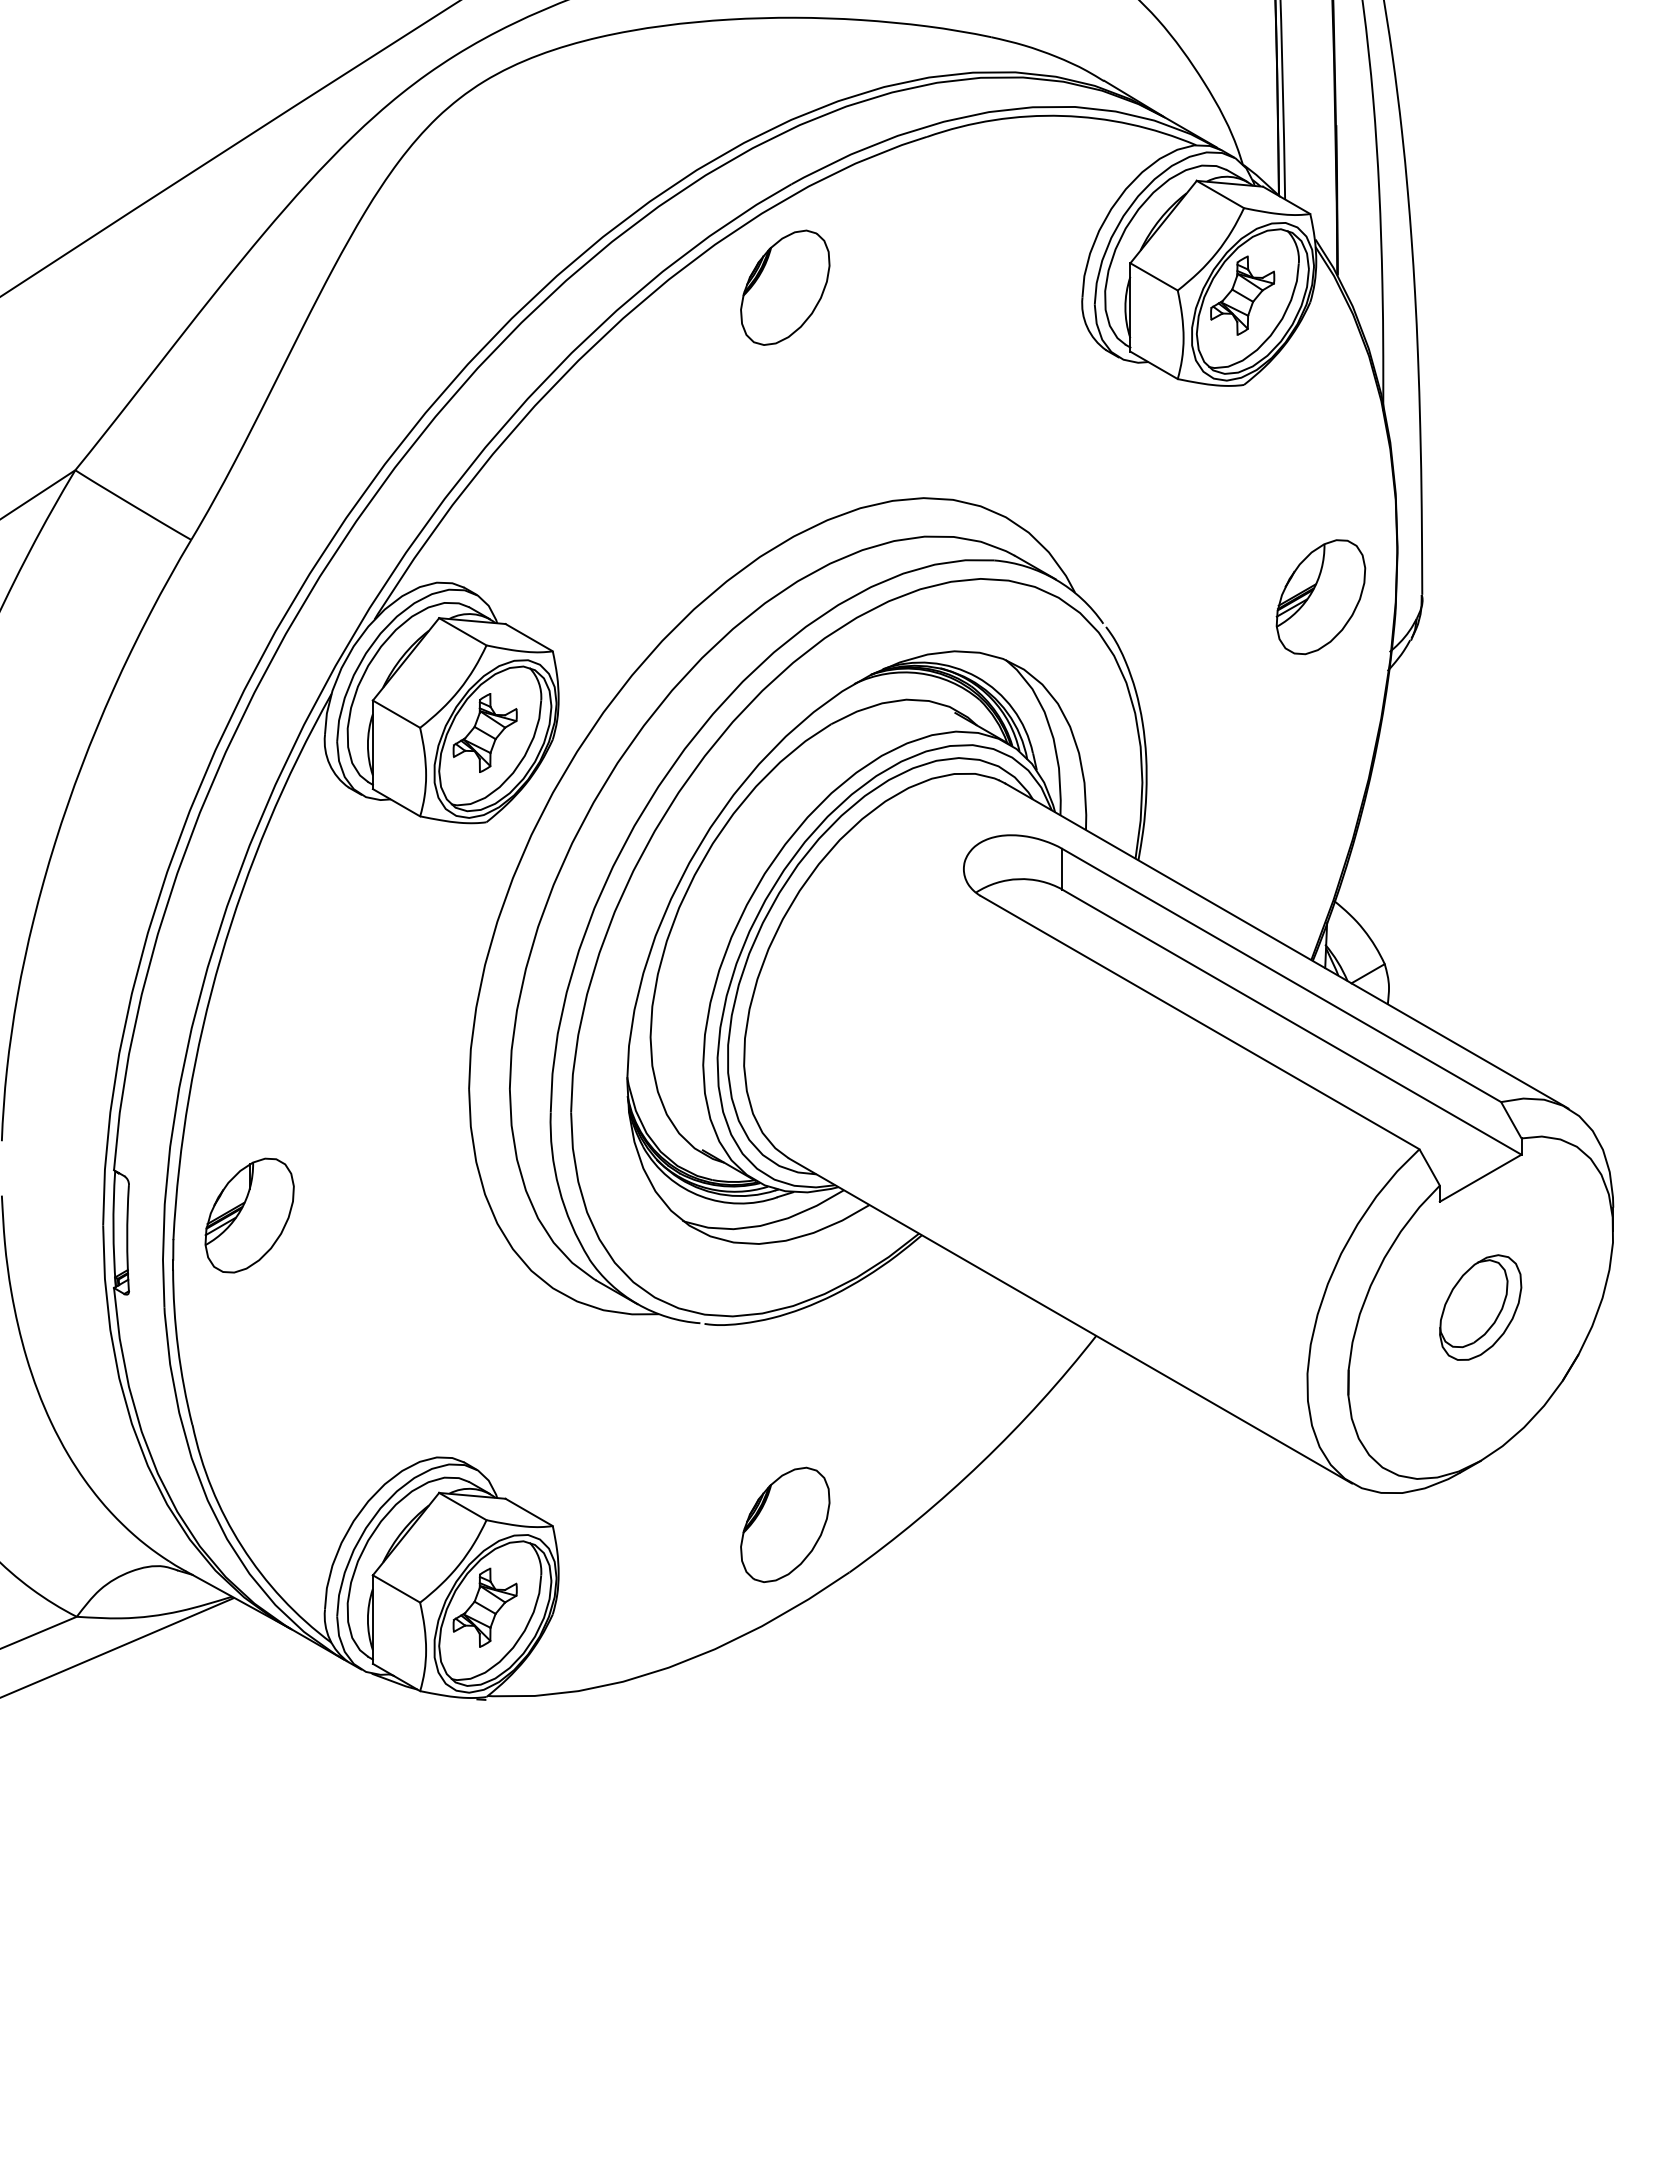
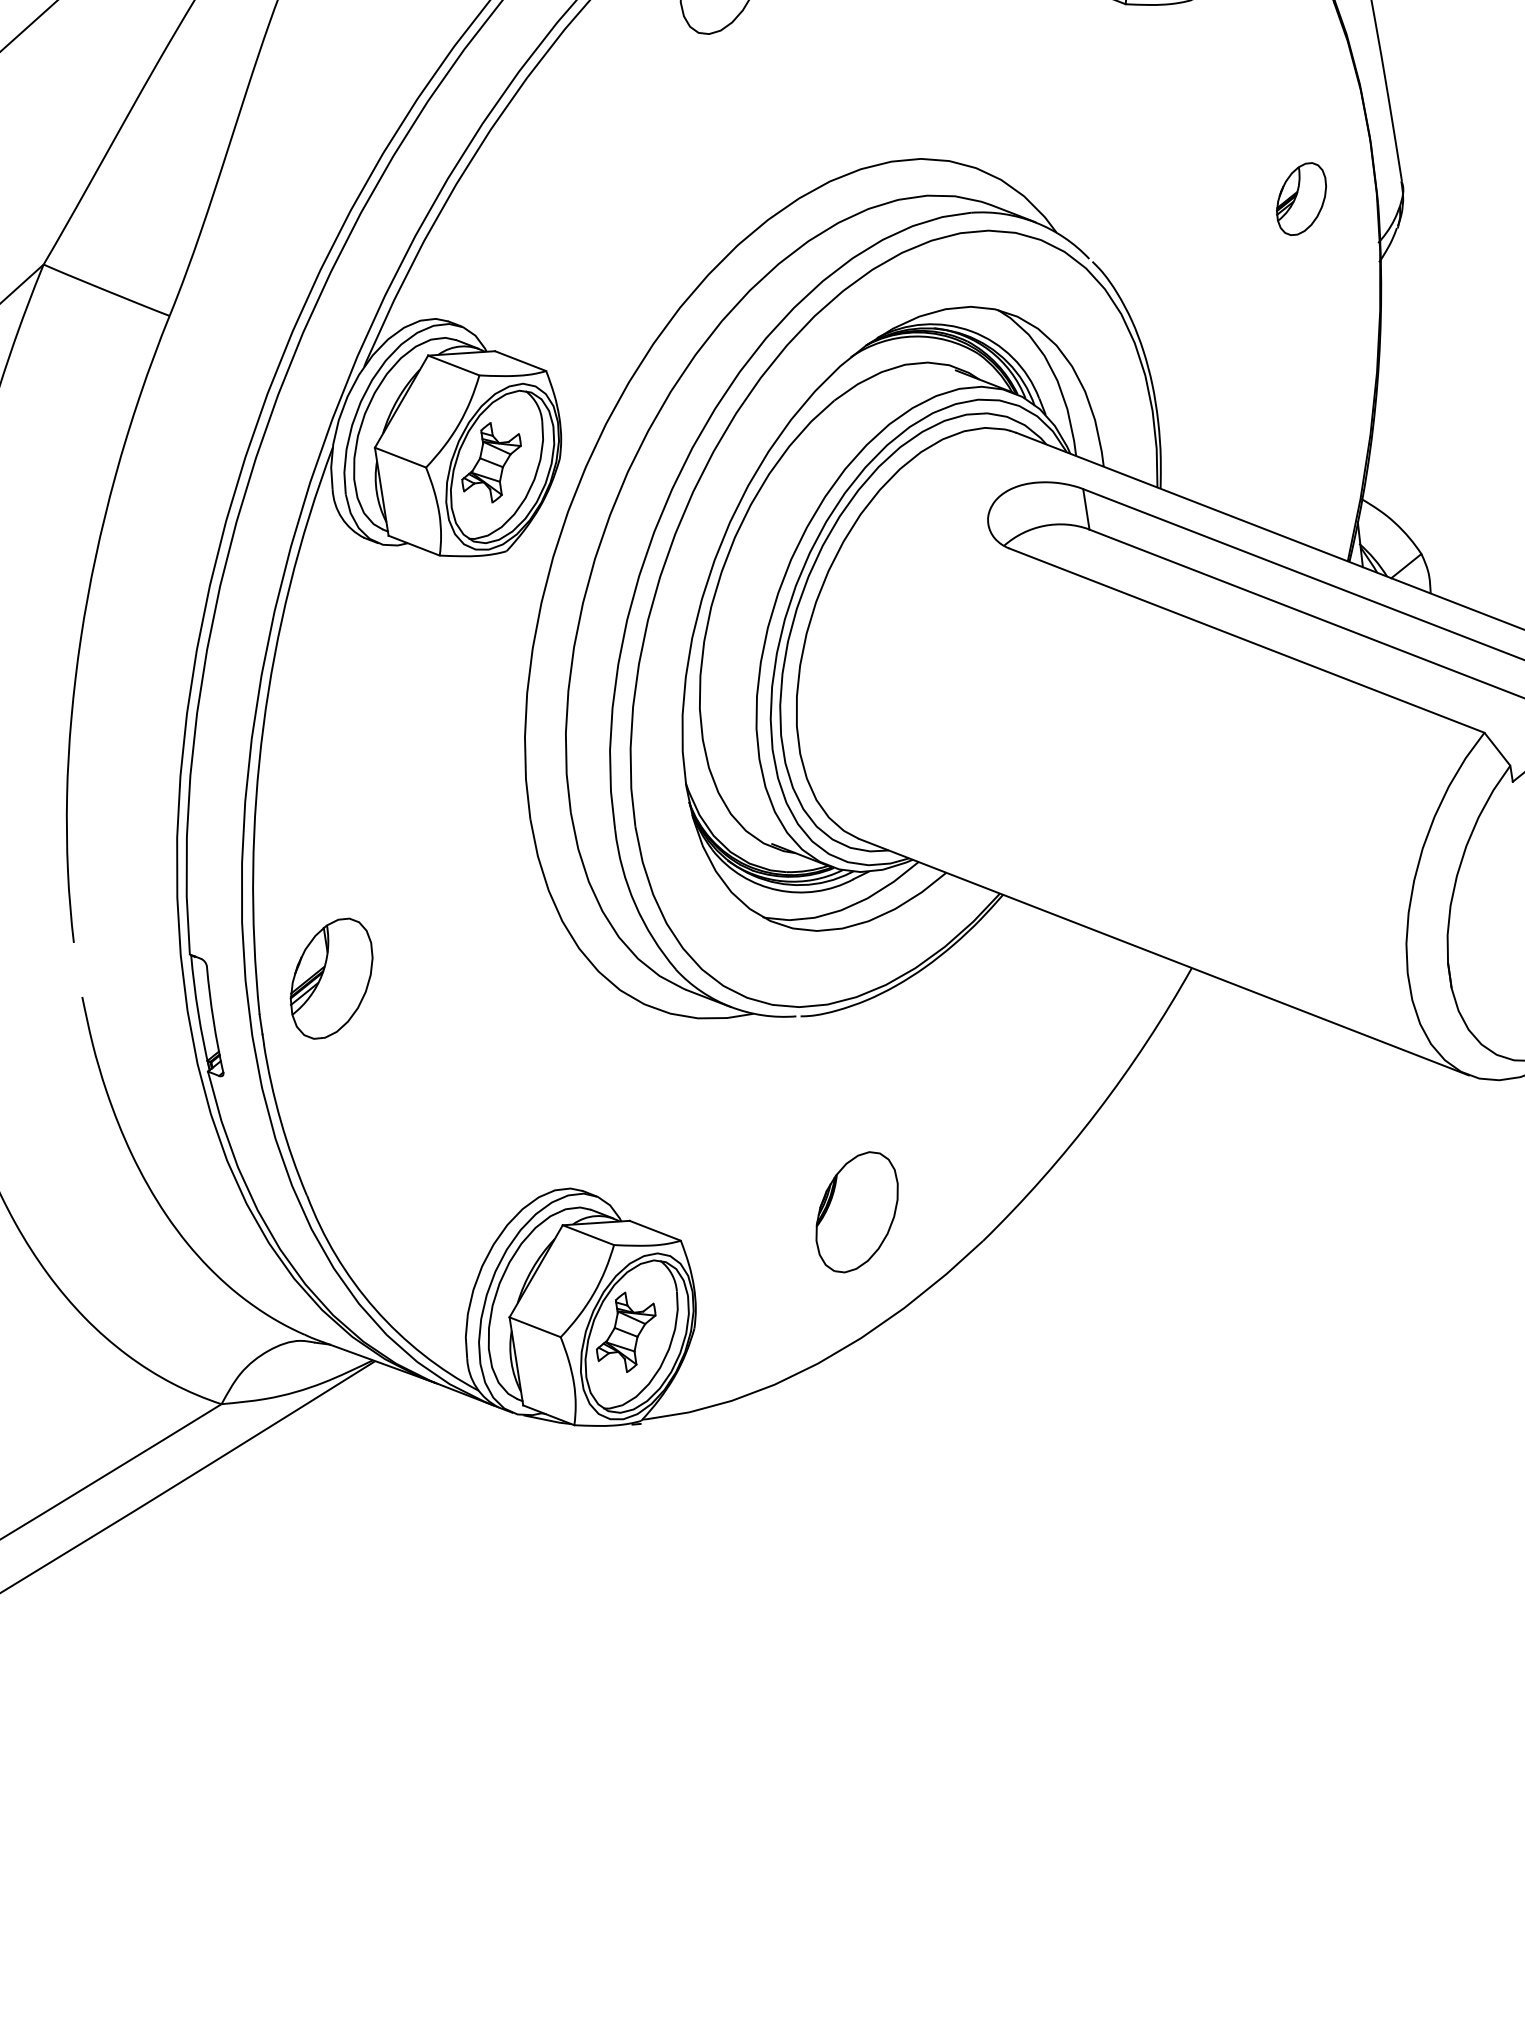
part: (1320, 597) -> (1301, 199), size x0.6
part: (785, 1524) -> (857, 1211), moved

